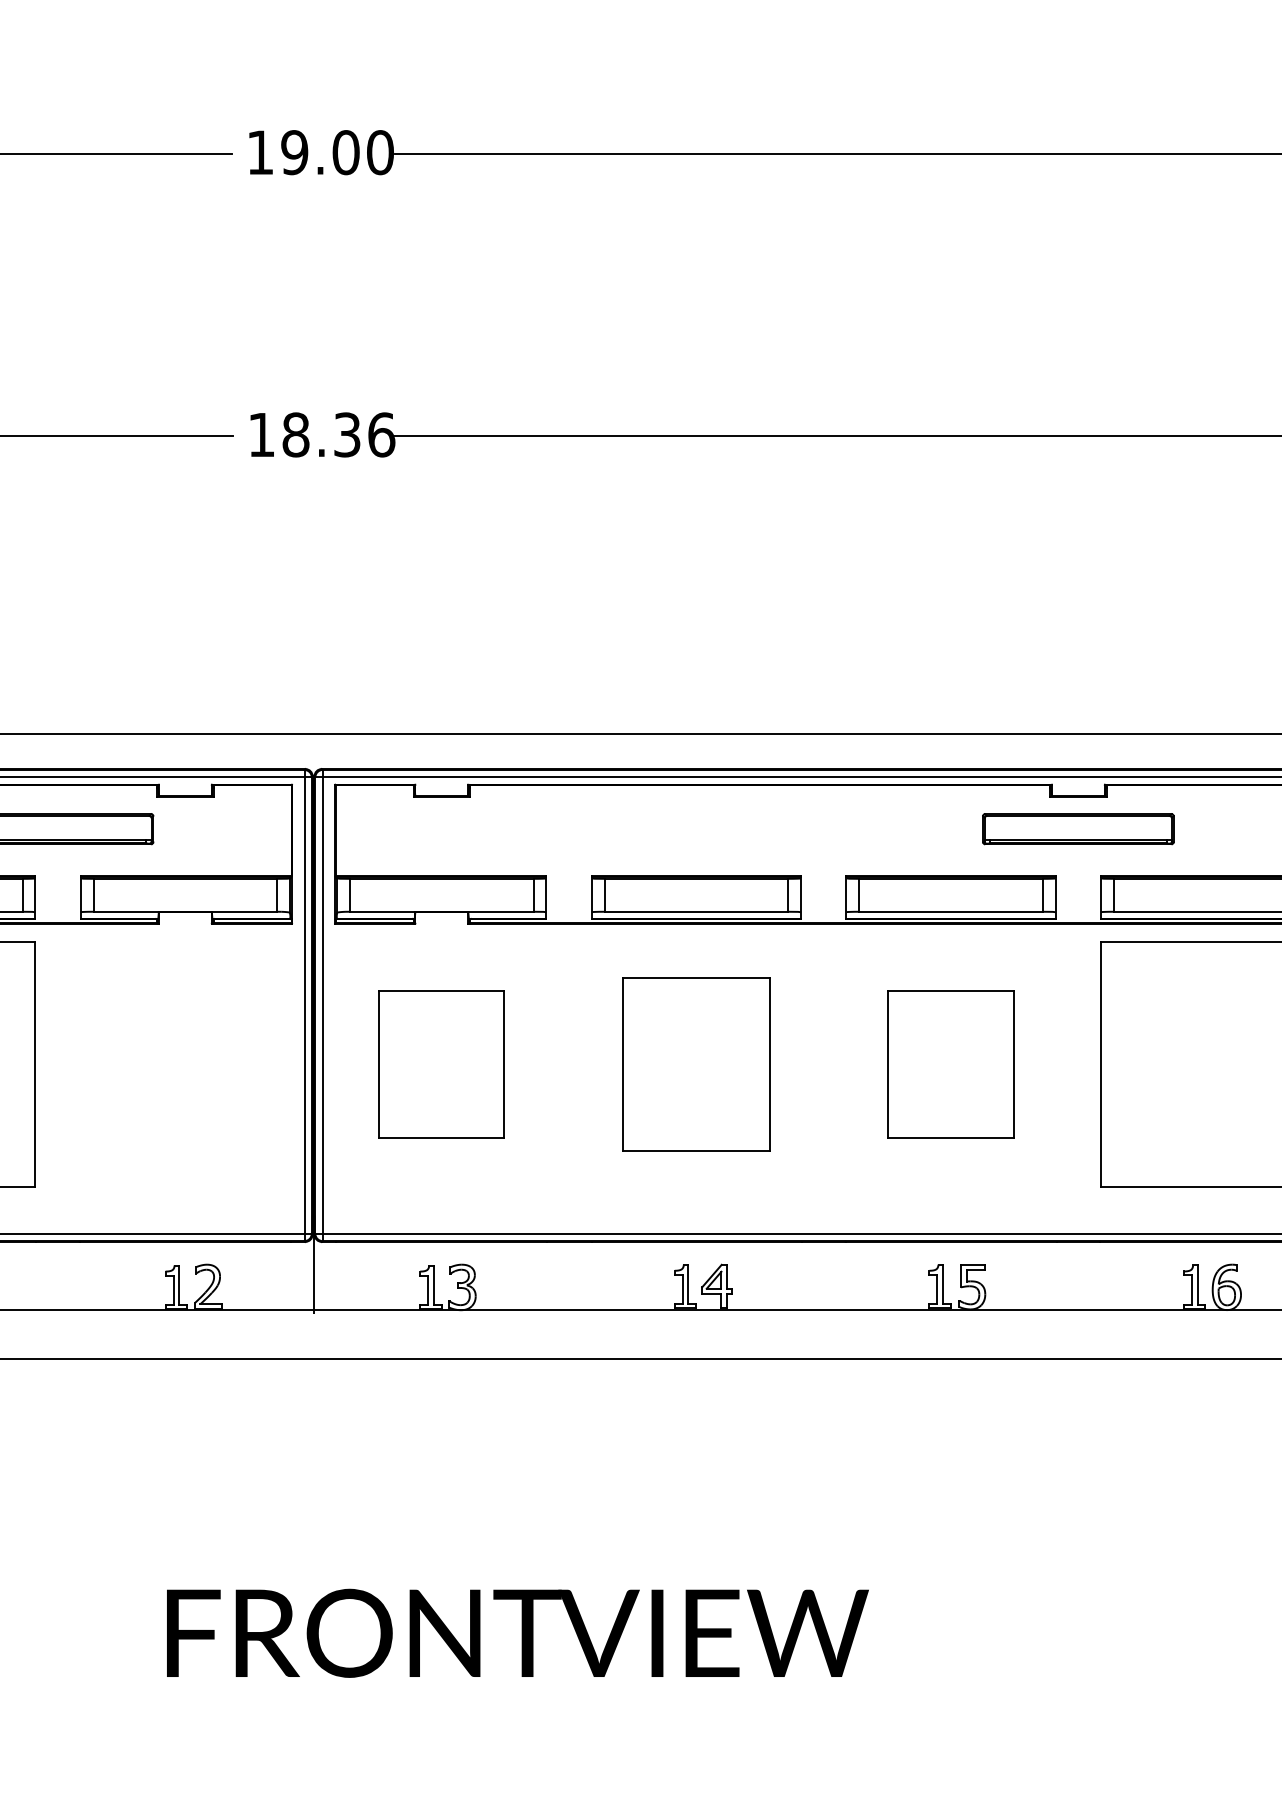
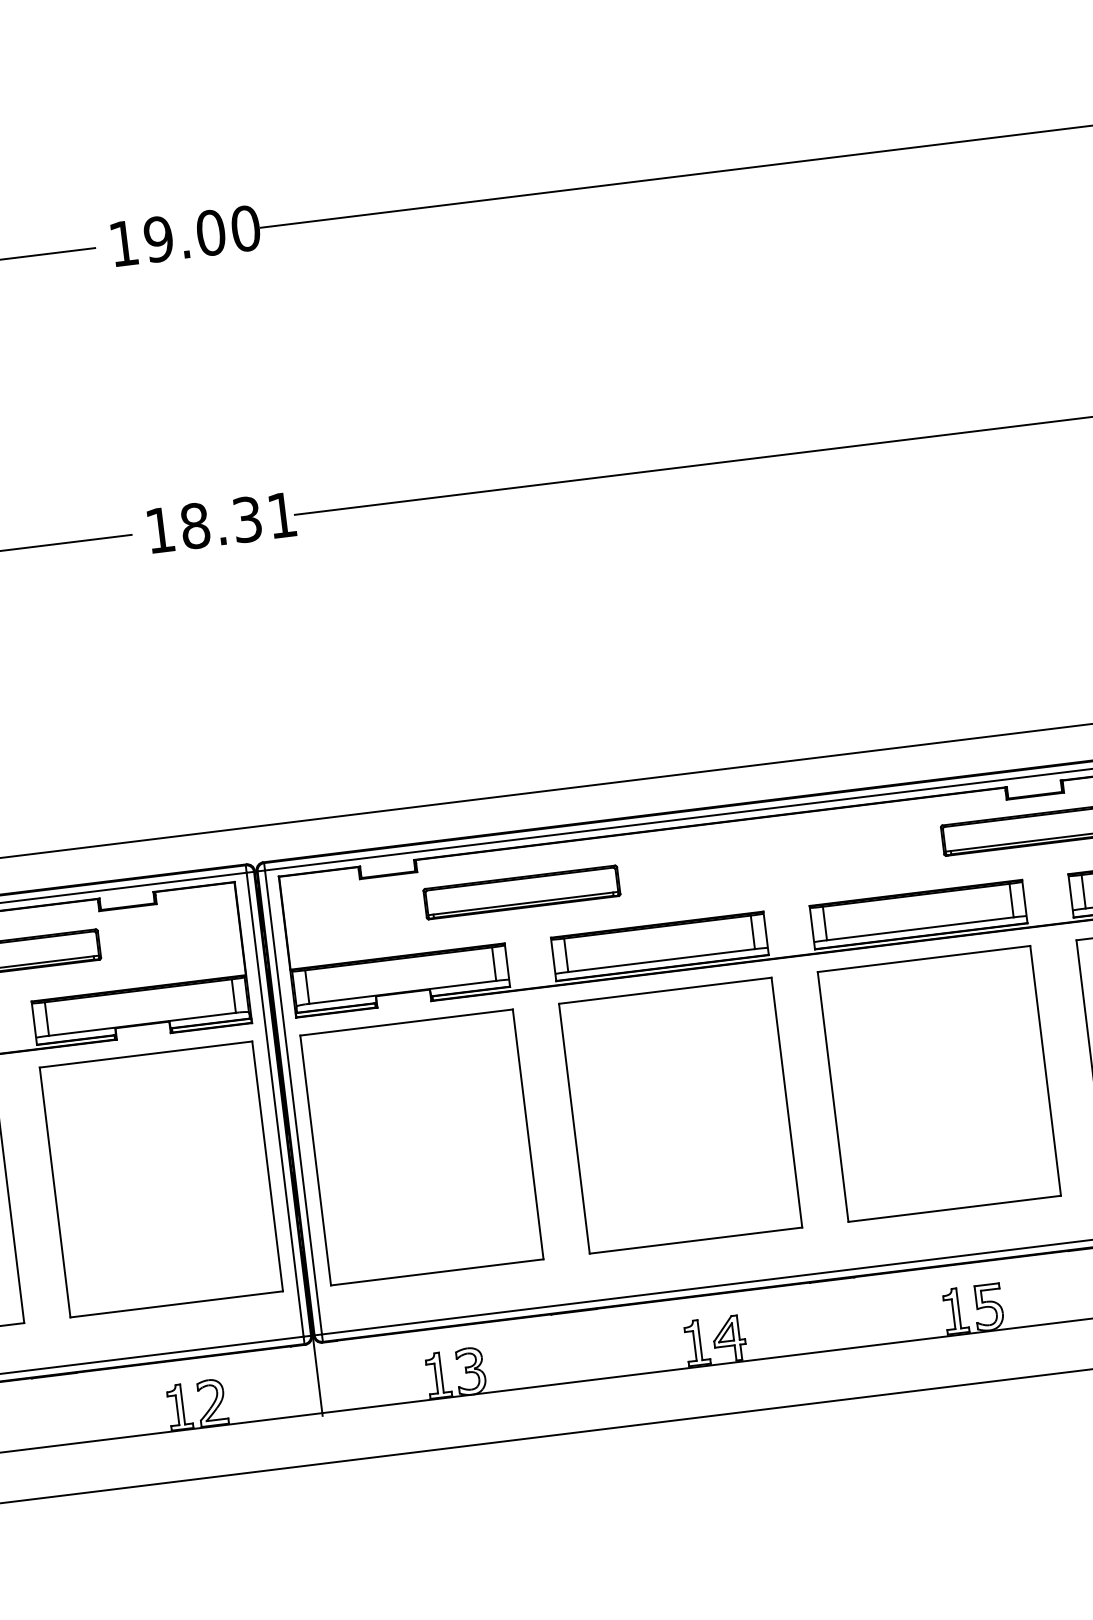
text: (381, 434) -> (282, 514), 18.36 -> 18.31
part: (568, 829) -> (521, 892), added
part: (185, 1064) -> (161, 1179), added
part: (441, 1064) -> (421, 1147), size x1.67
part: (696, 1064) -> (680, 1115), size x1.43
part: (950, 1064) -> (938, 1084), size x1.67

